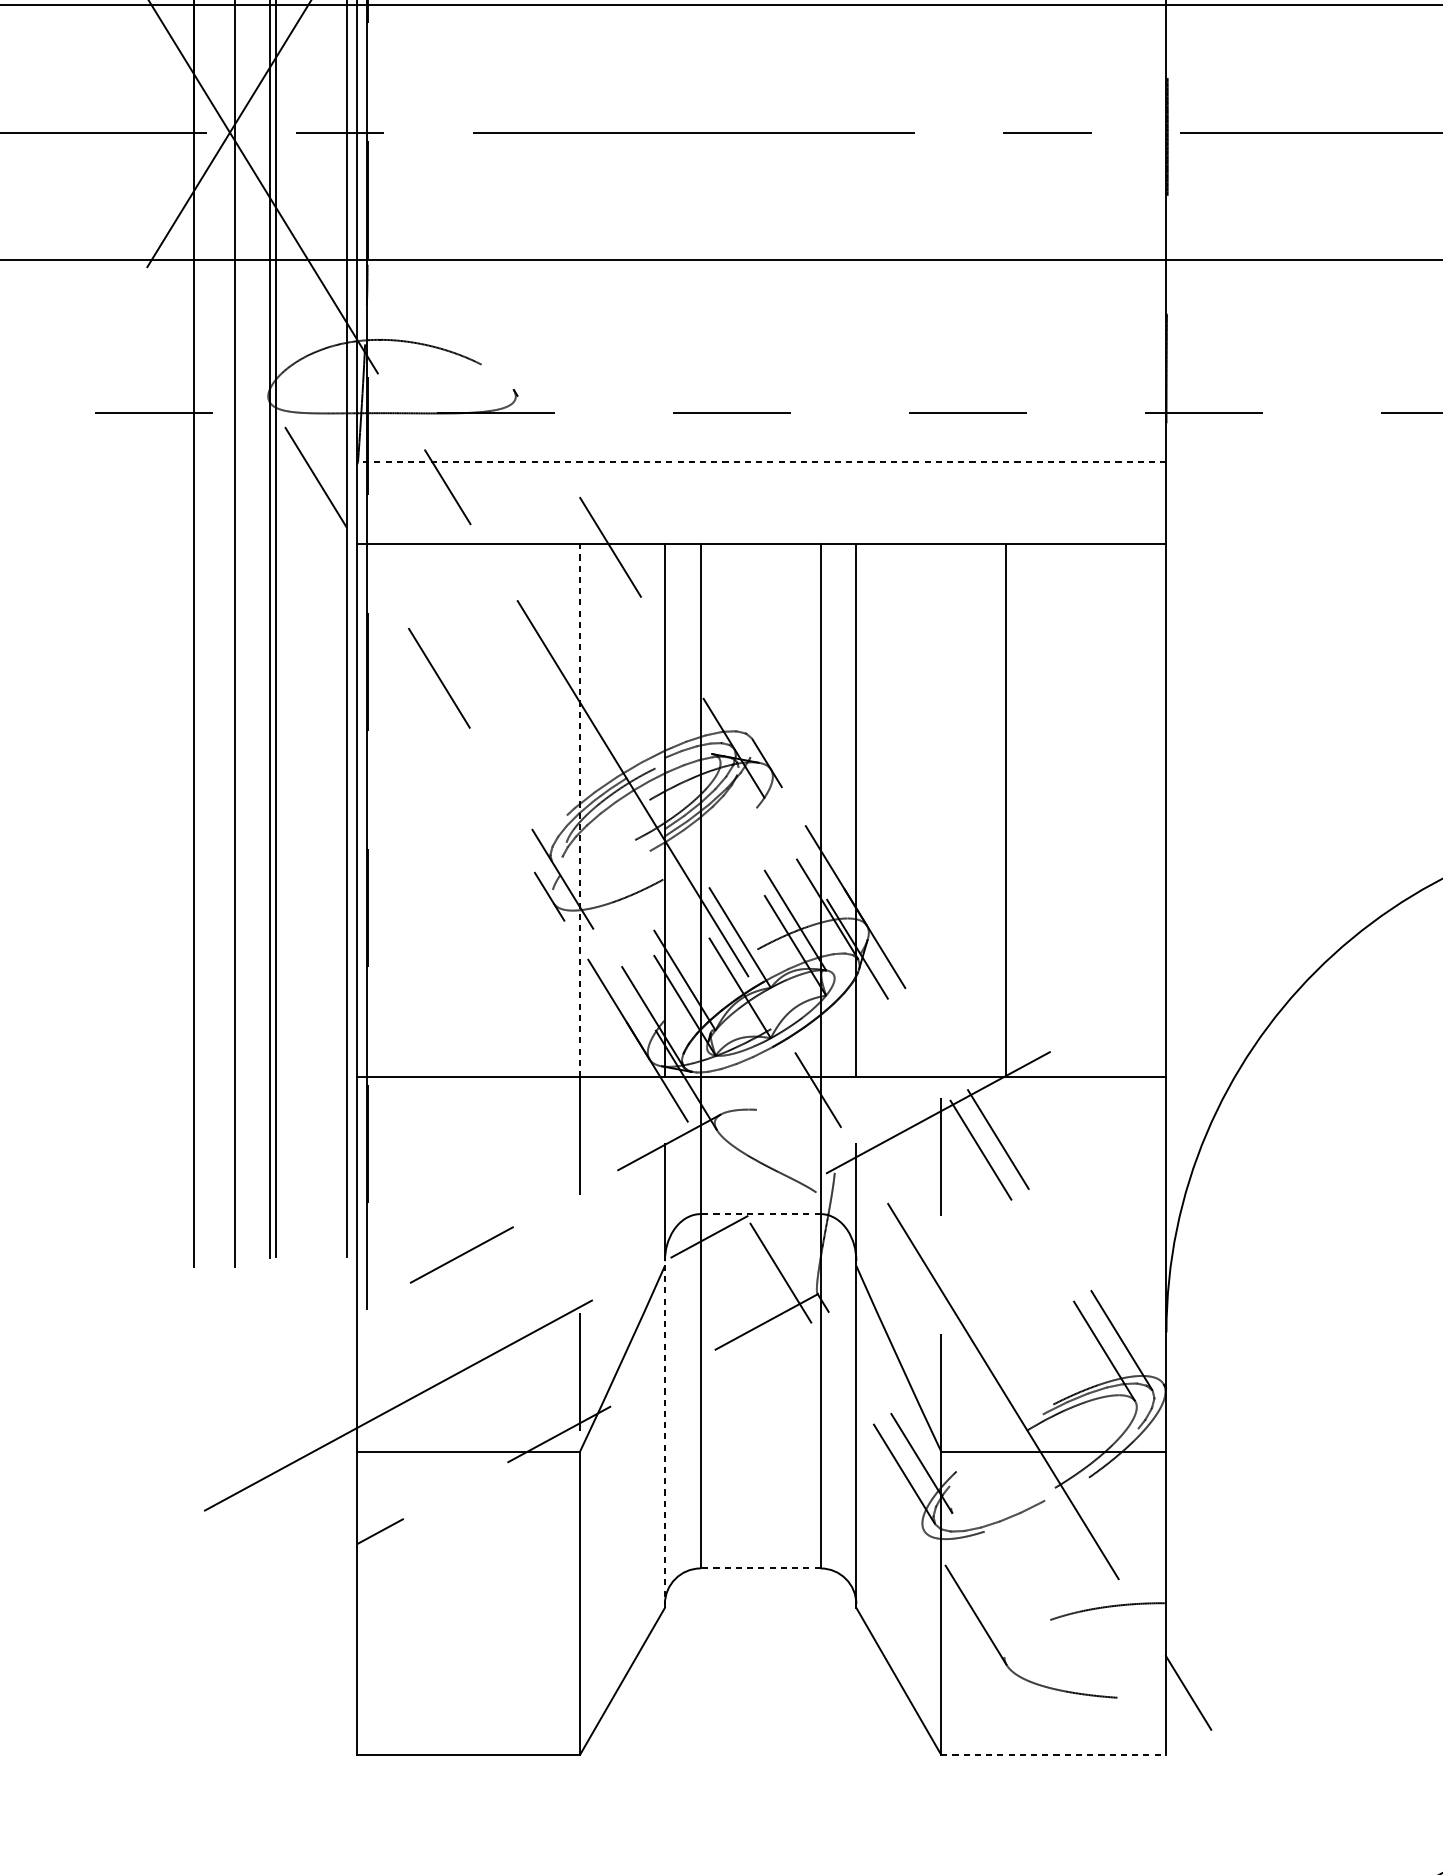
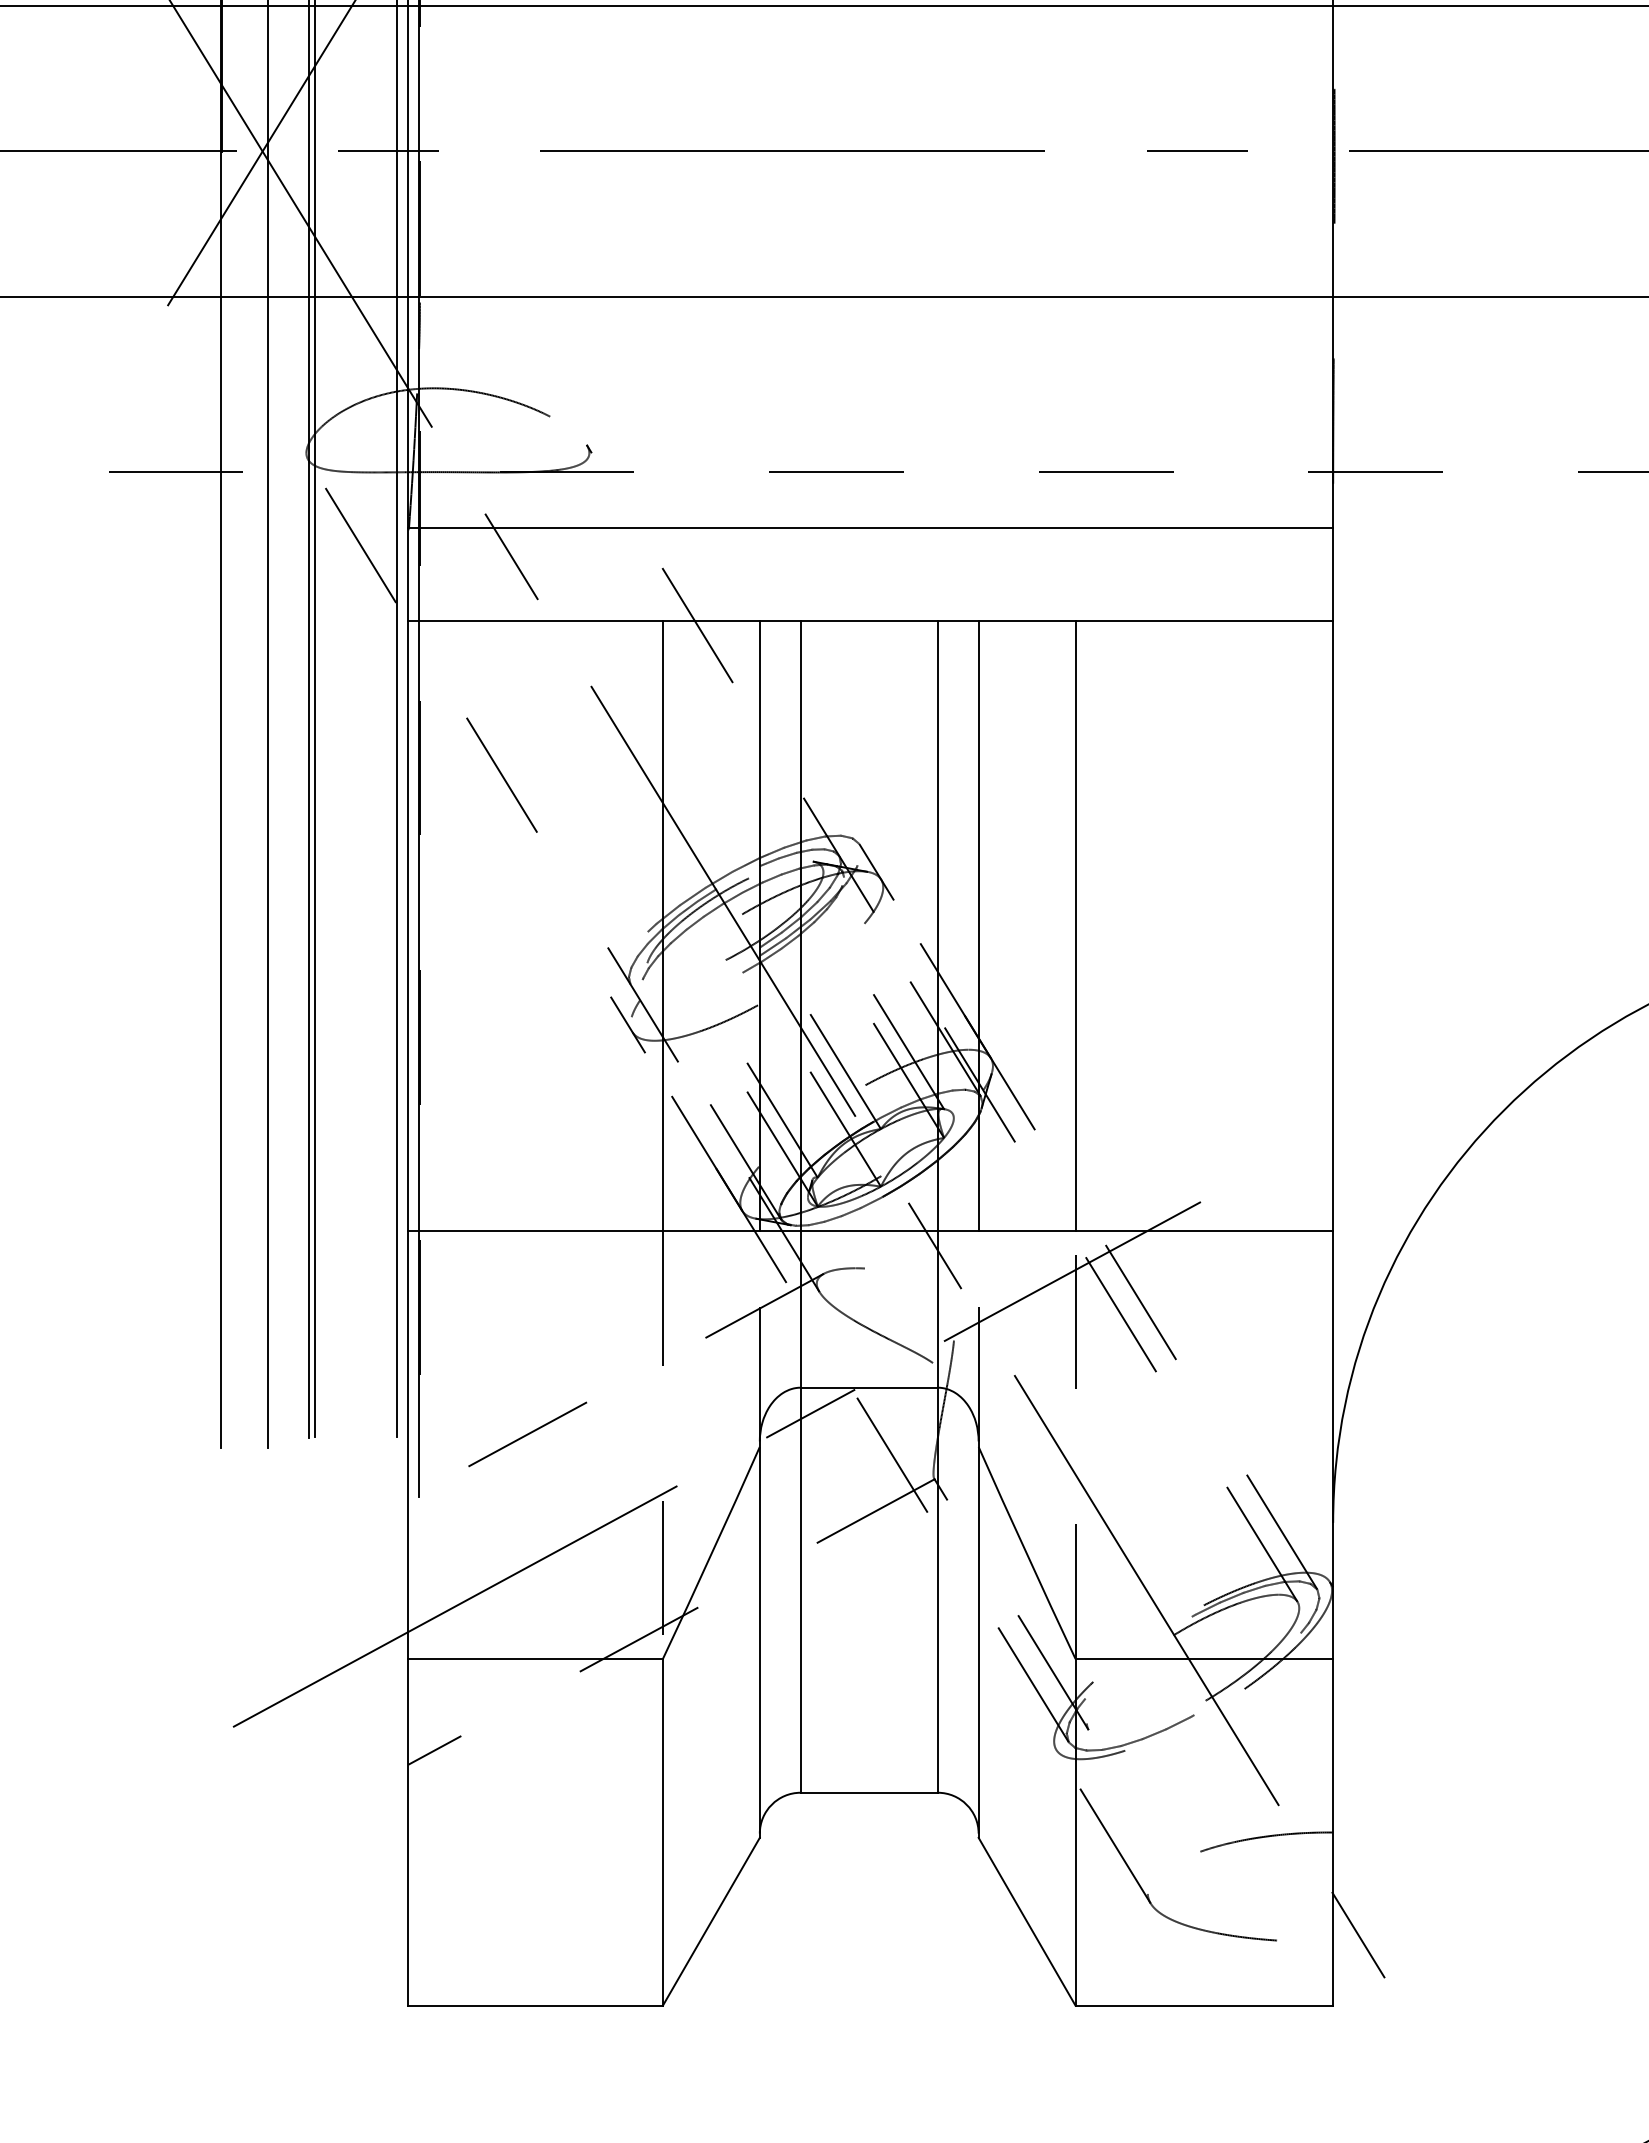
line: (761, 461) -> (870, 527), dashed -> solid
line: (579, 810) -> (662, 926), dashed -> solid
line: (1005, 810) -> (1075, 926), moved
line: (760, 1213) -> (869, 1387), dashed -> solid
line: (664, 1434) -> (759, 1639), dashed -> solid
line: (760, 1568) -> (869, 1792), dashed -> solid
line: (1053, 1754) -> (1204, 2005), dashed -> solid

